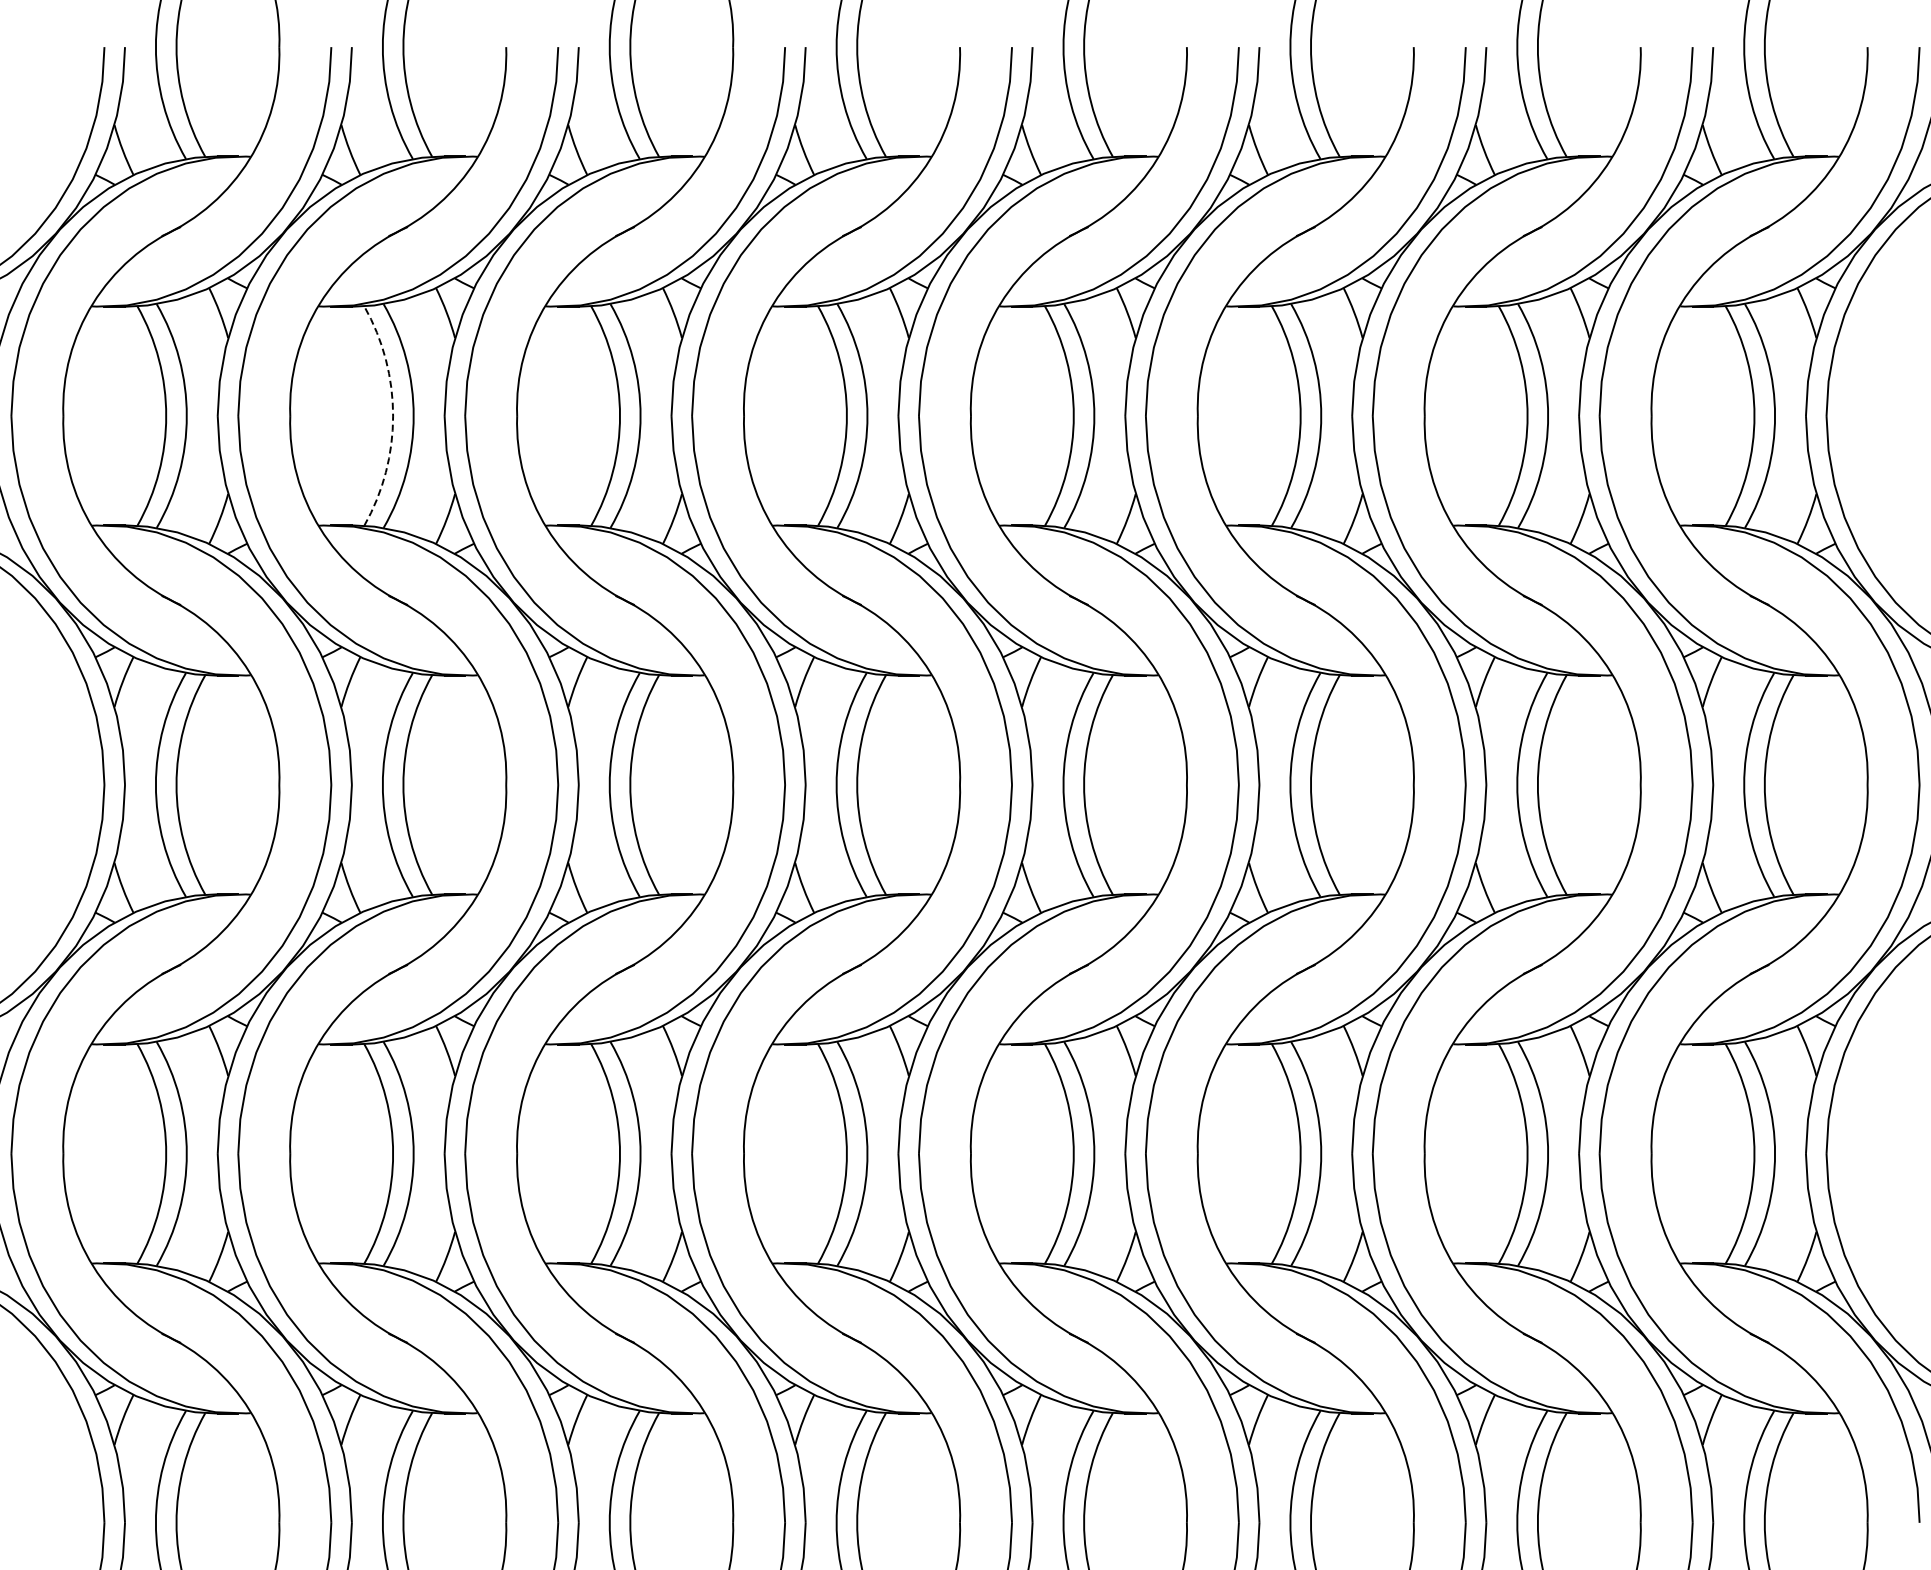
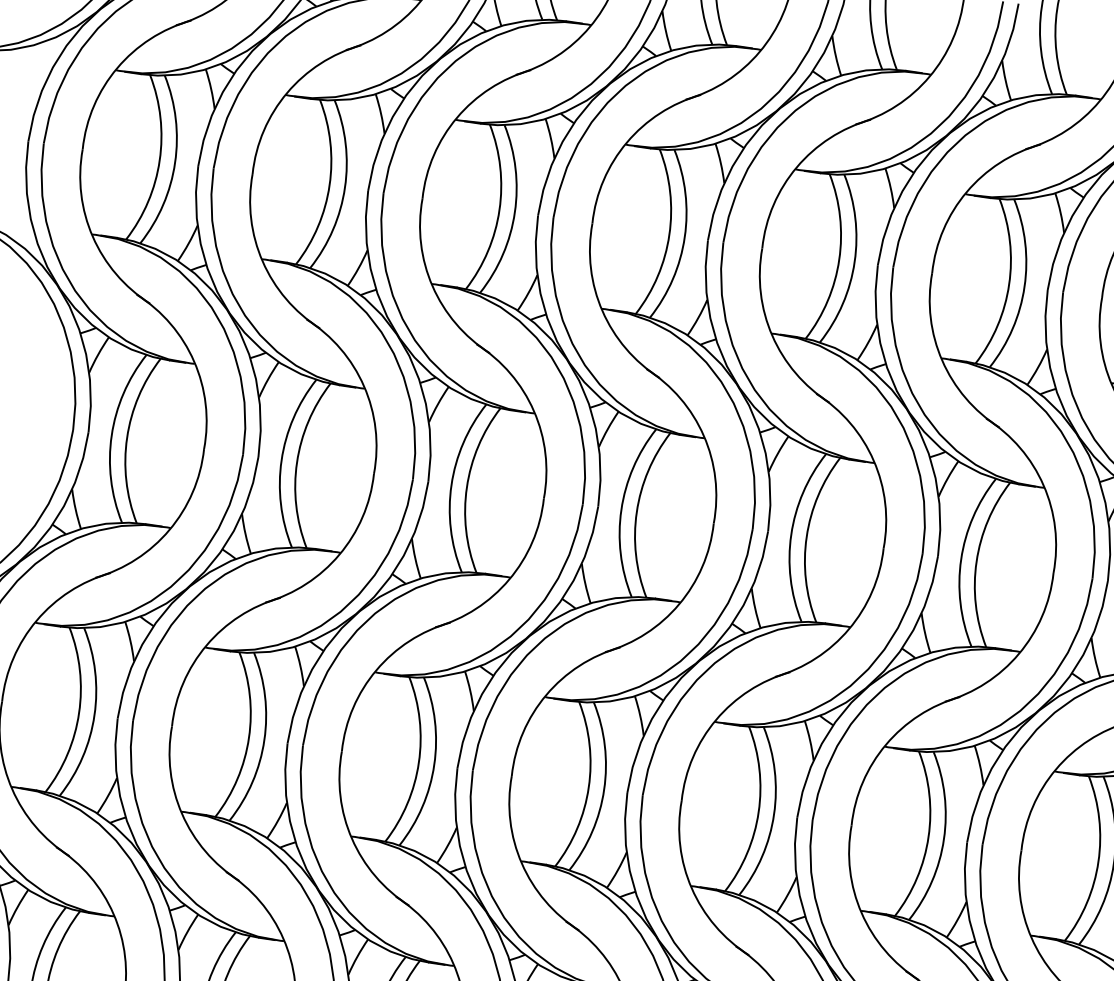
arc: (393, 416) -> (329, 185), dashed -> solid

